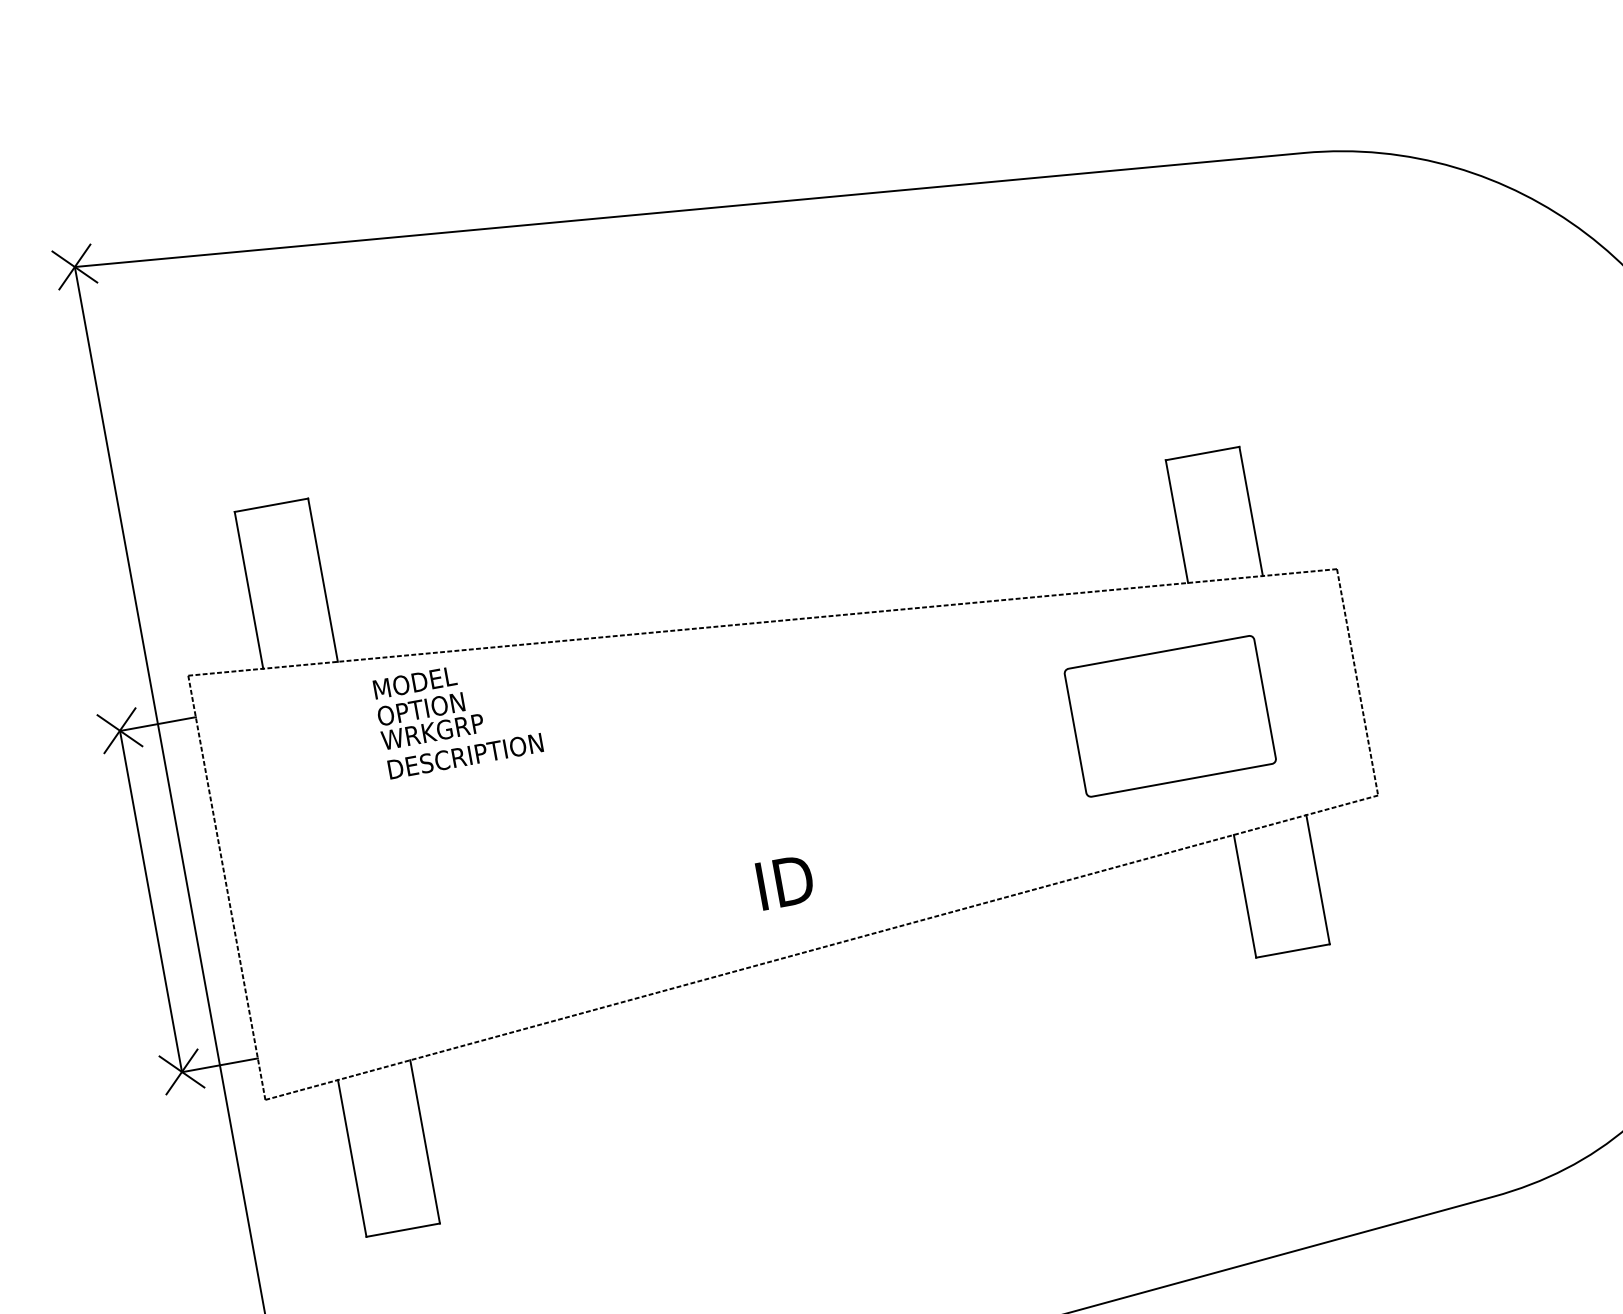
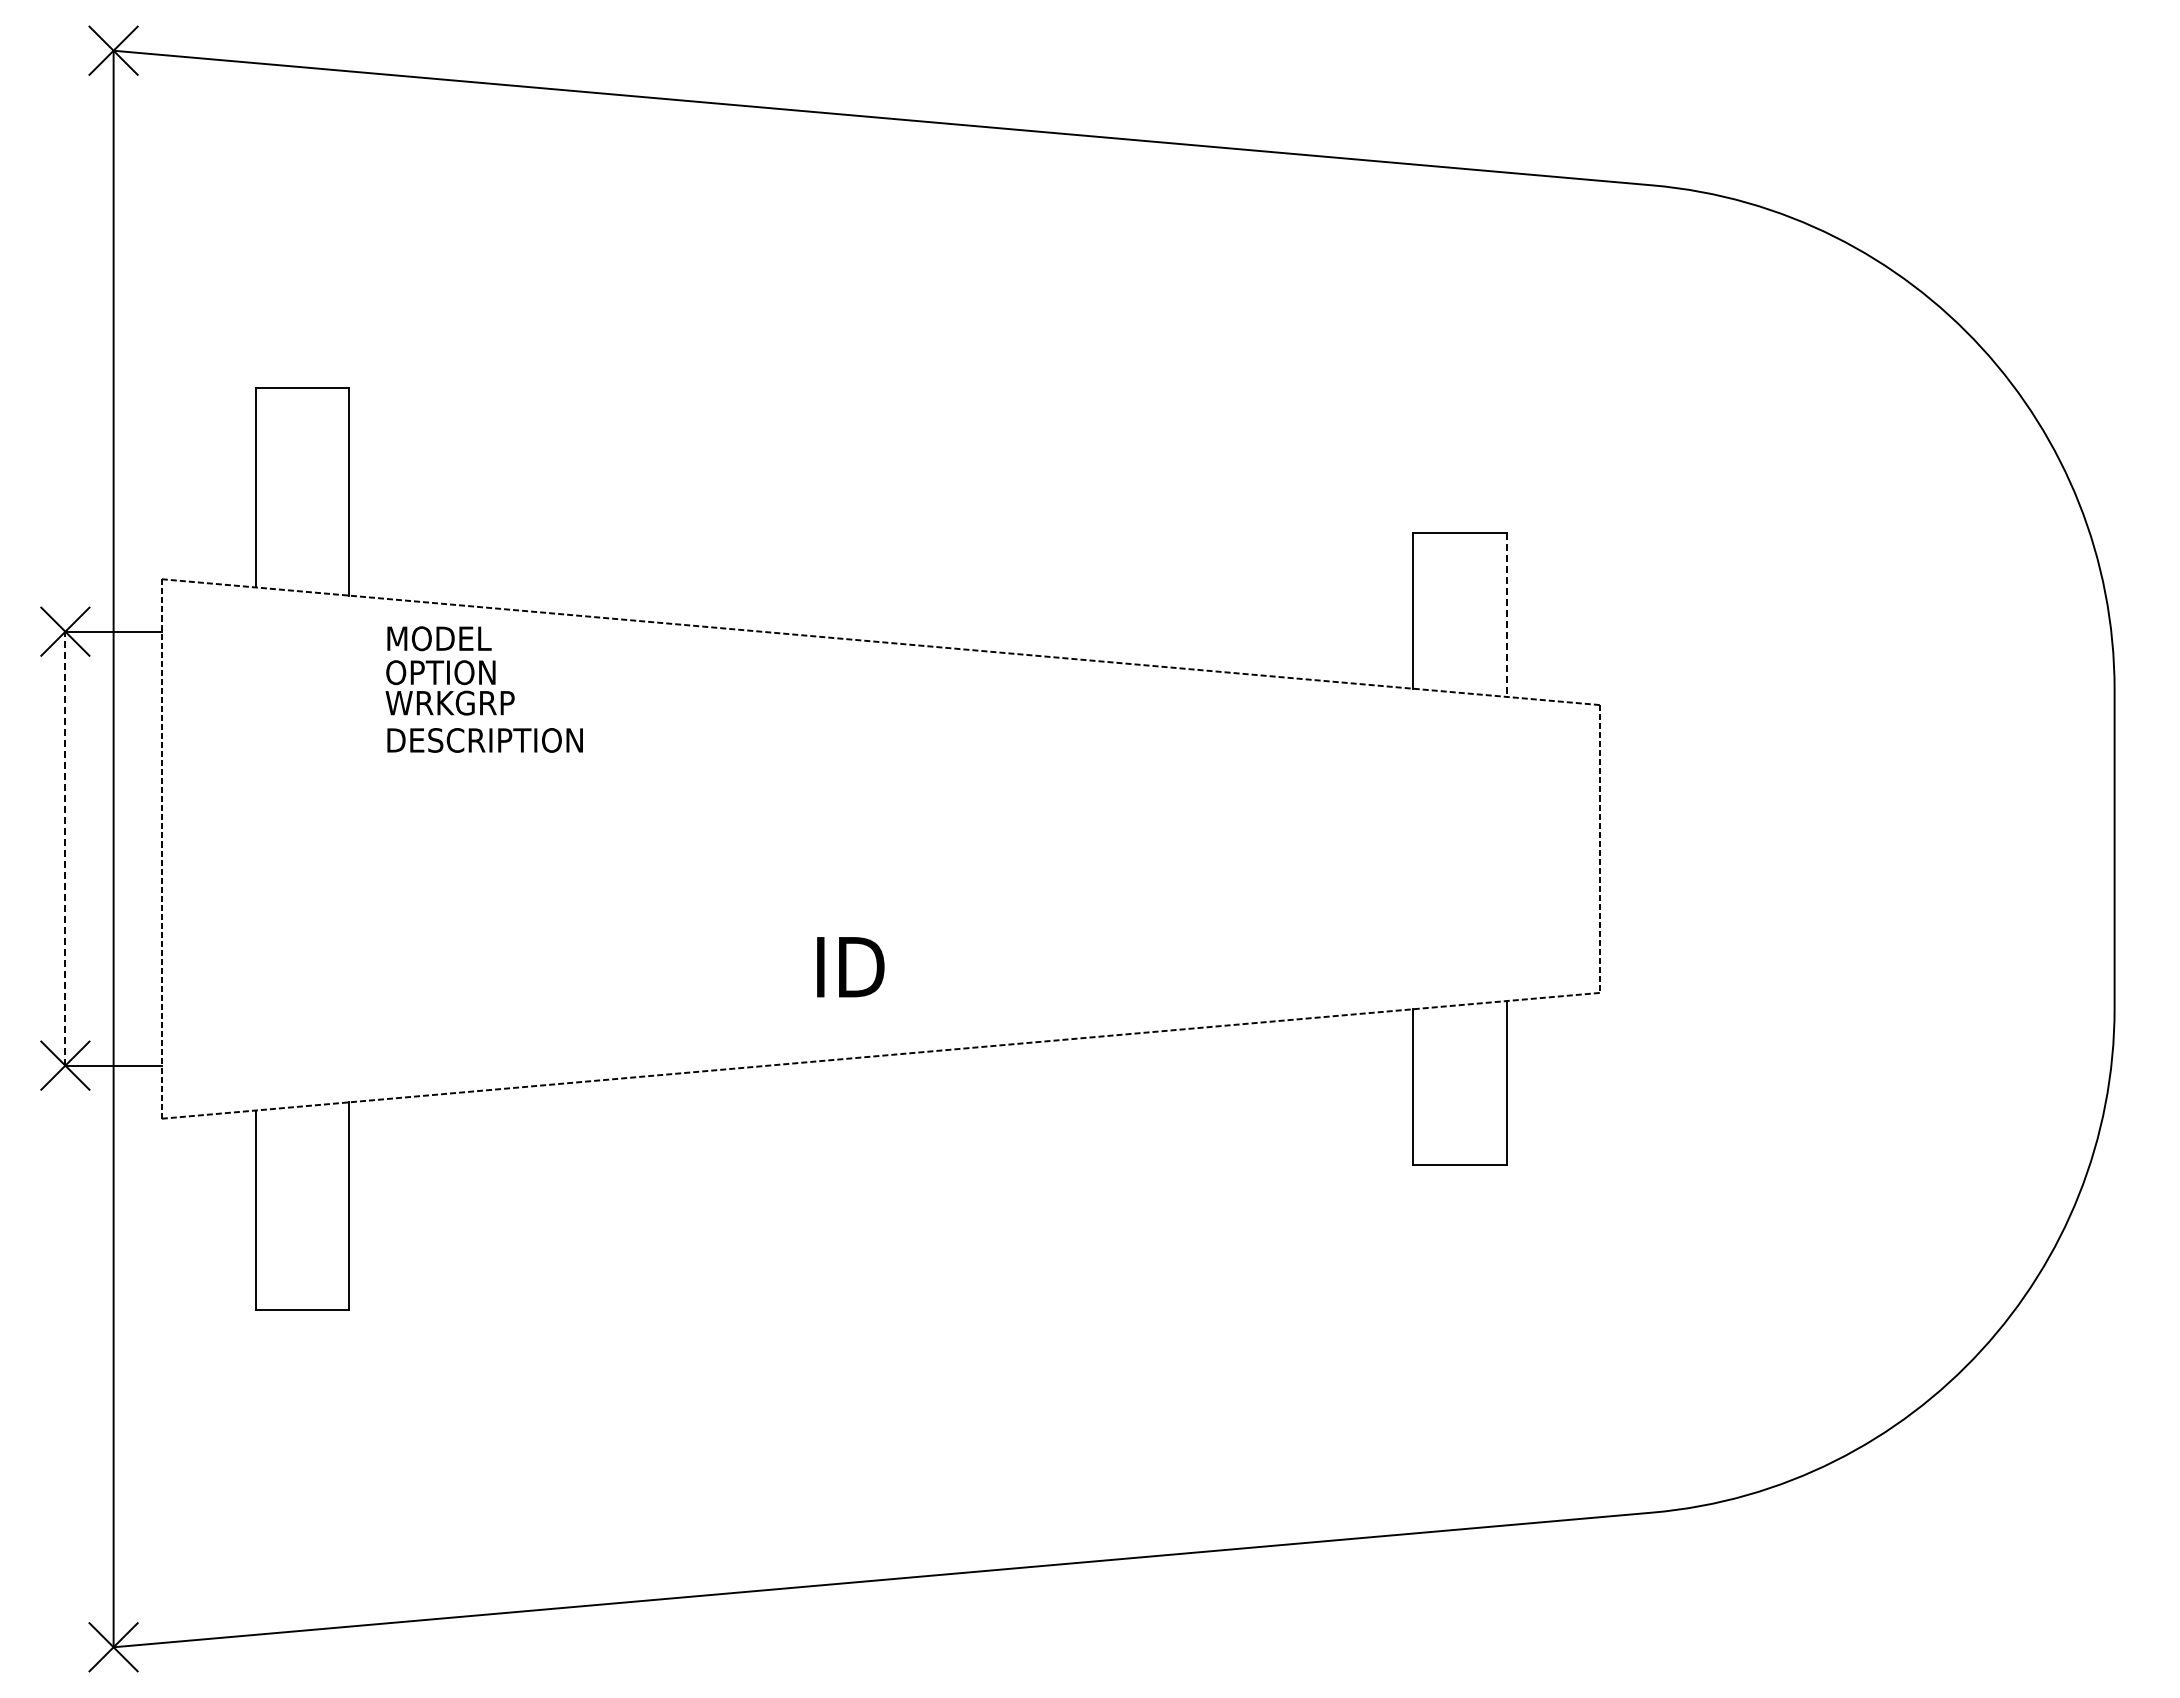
line: (1251, 511) -> (1507, 615), solid -> dashed
part: (1170, 715) -> (1361, 848), removed
line: (151, 901) -> (65, 848), solid -> dashed

